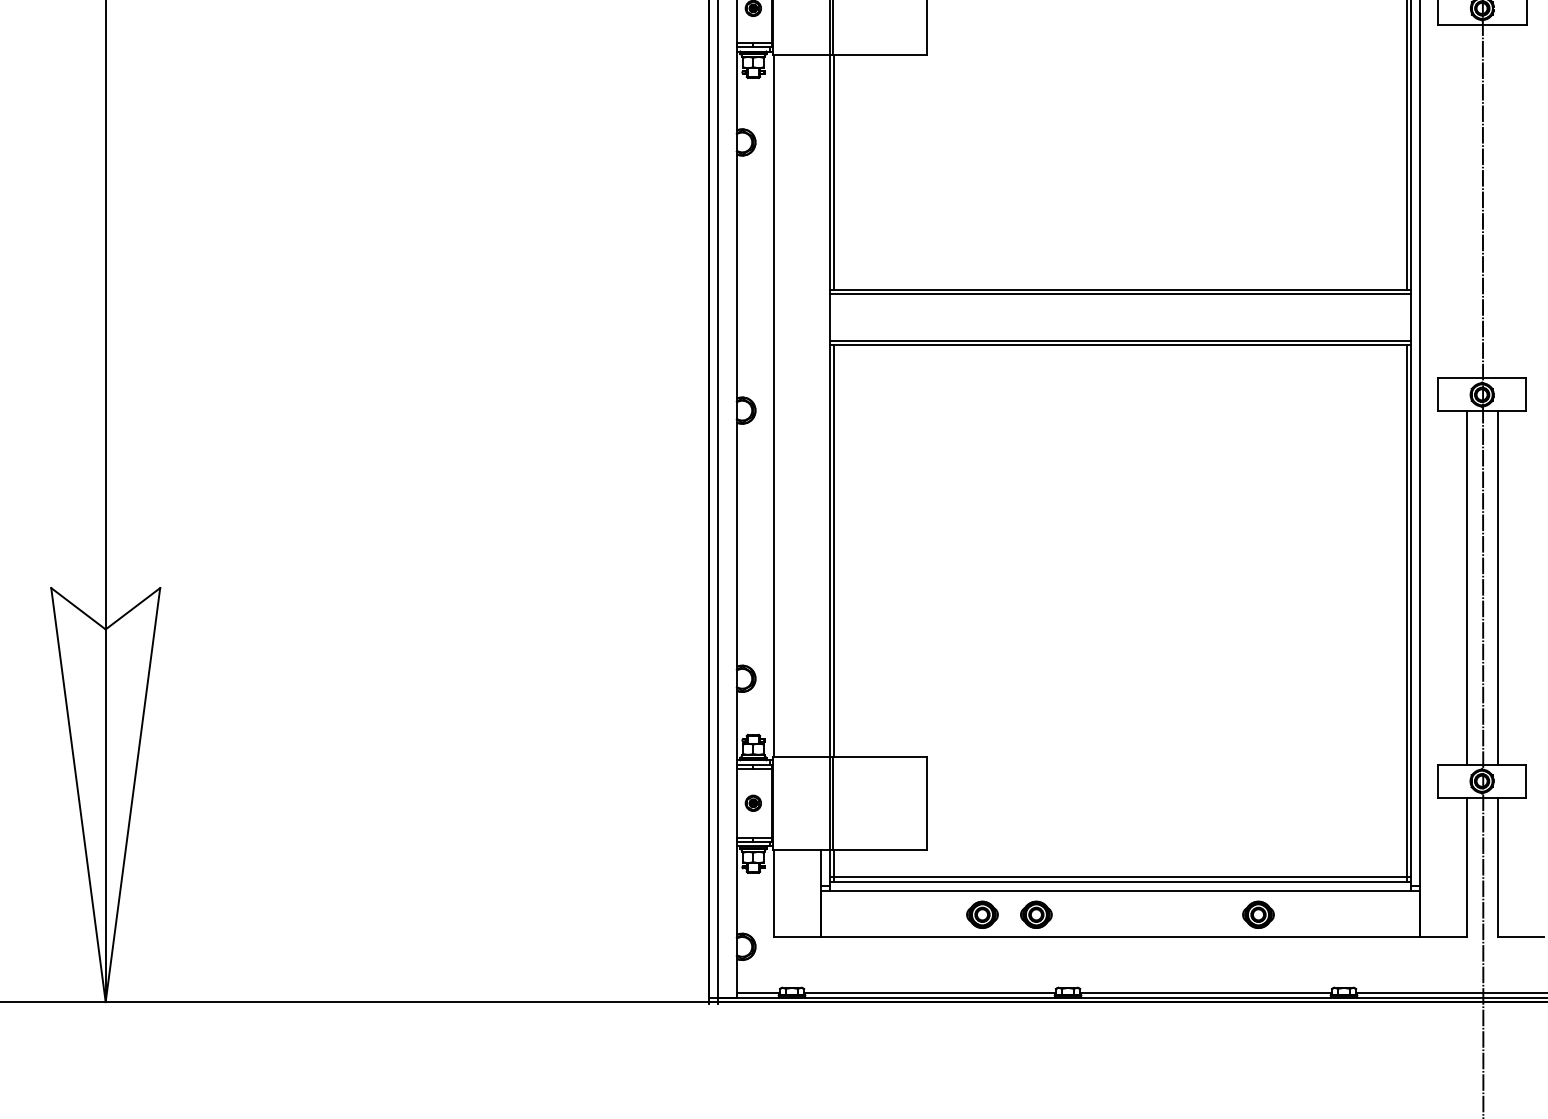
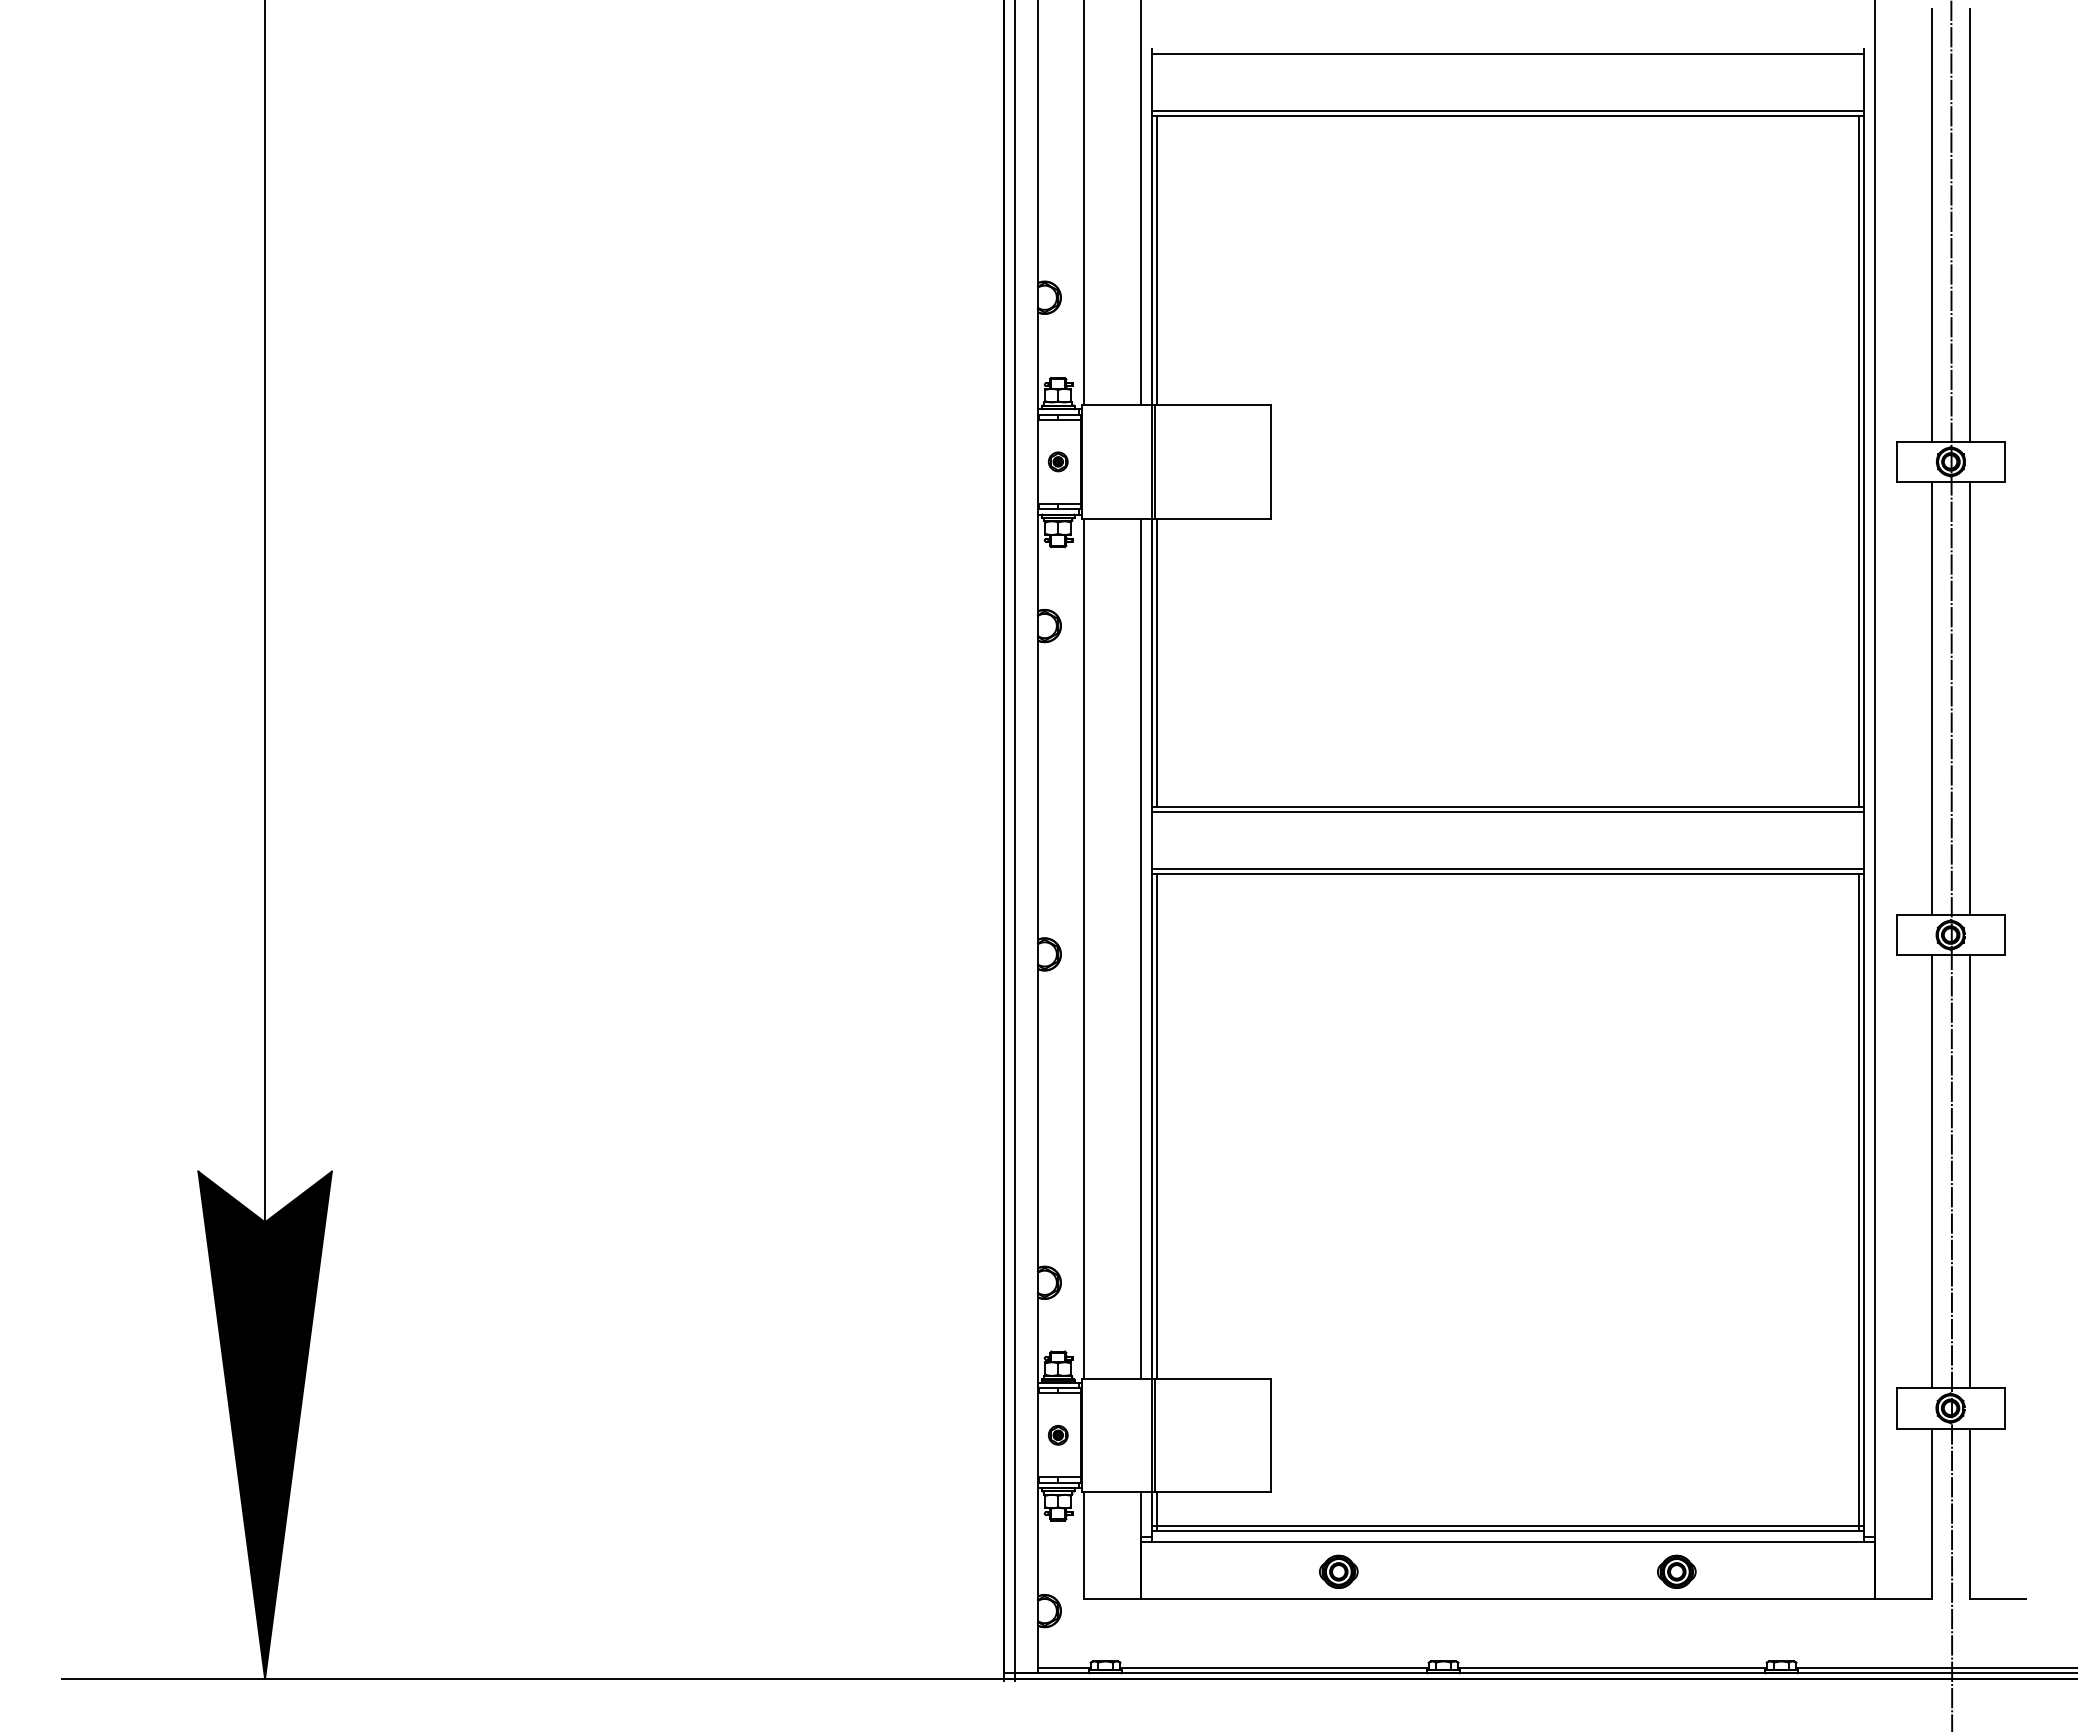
line: (1466, 201) -> (1931, 698), added
line: (1497, 201) -> (1969, 698), added
line: (820, 405) -> (1140, 948), added
fill: (105, 794) -> (264, 1424), added
part: (1036, 914) -> (1404, 1571), removed

